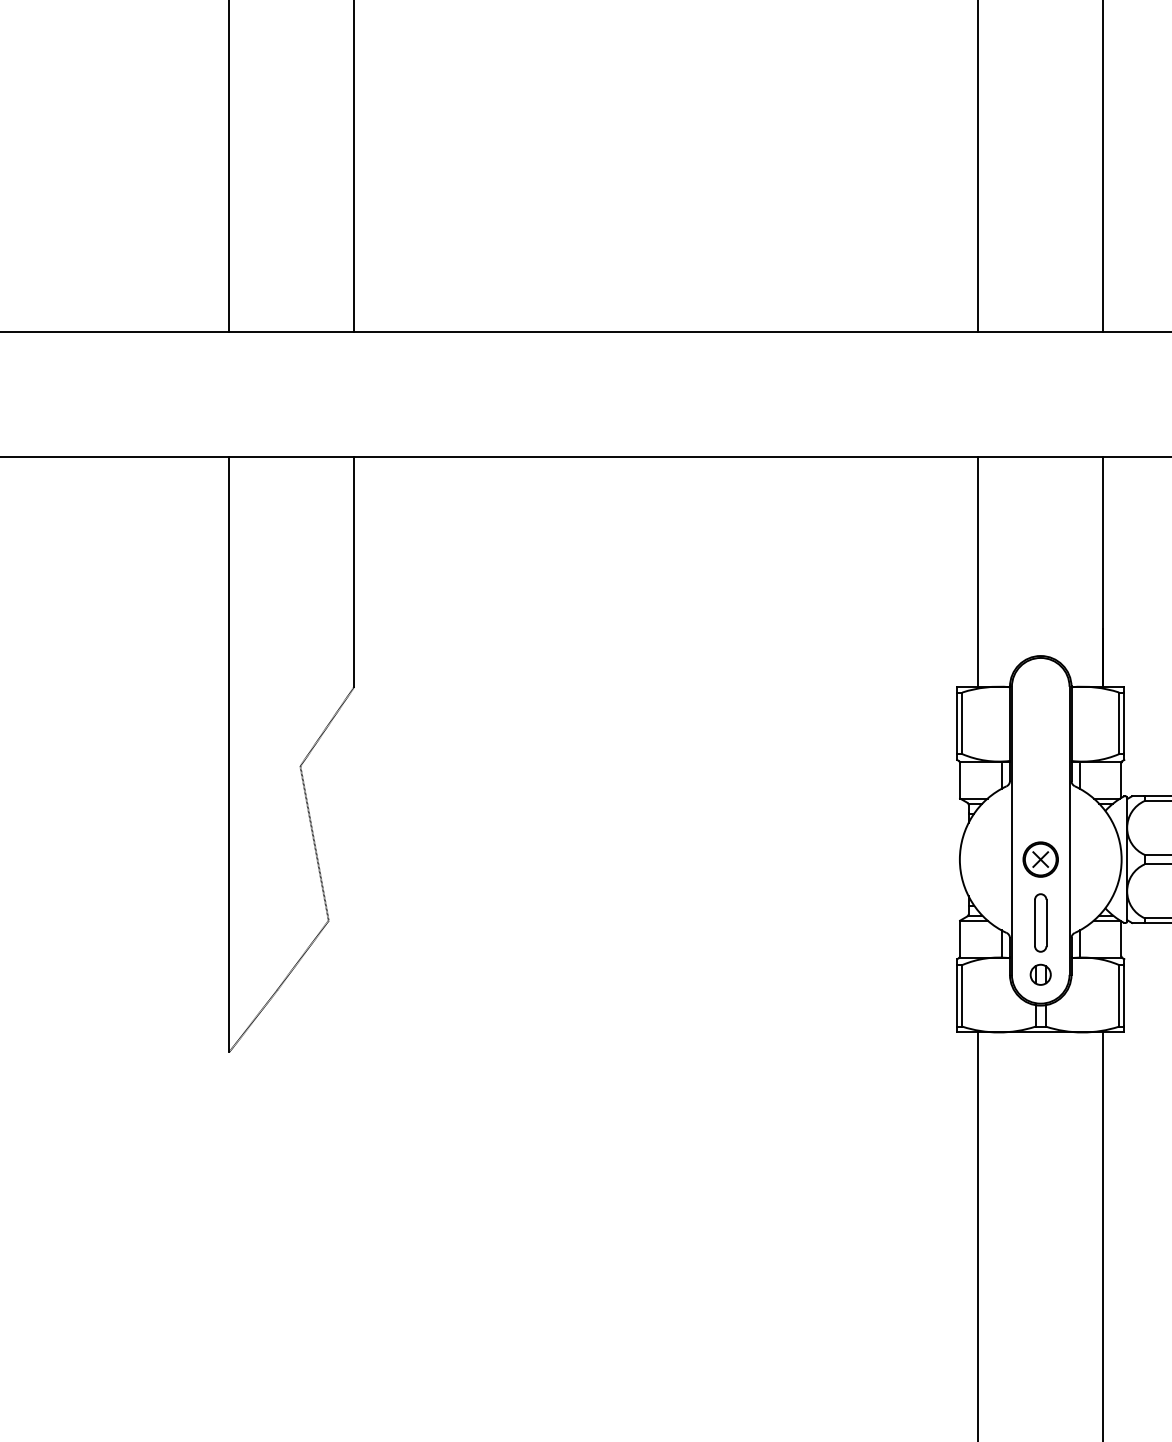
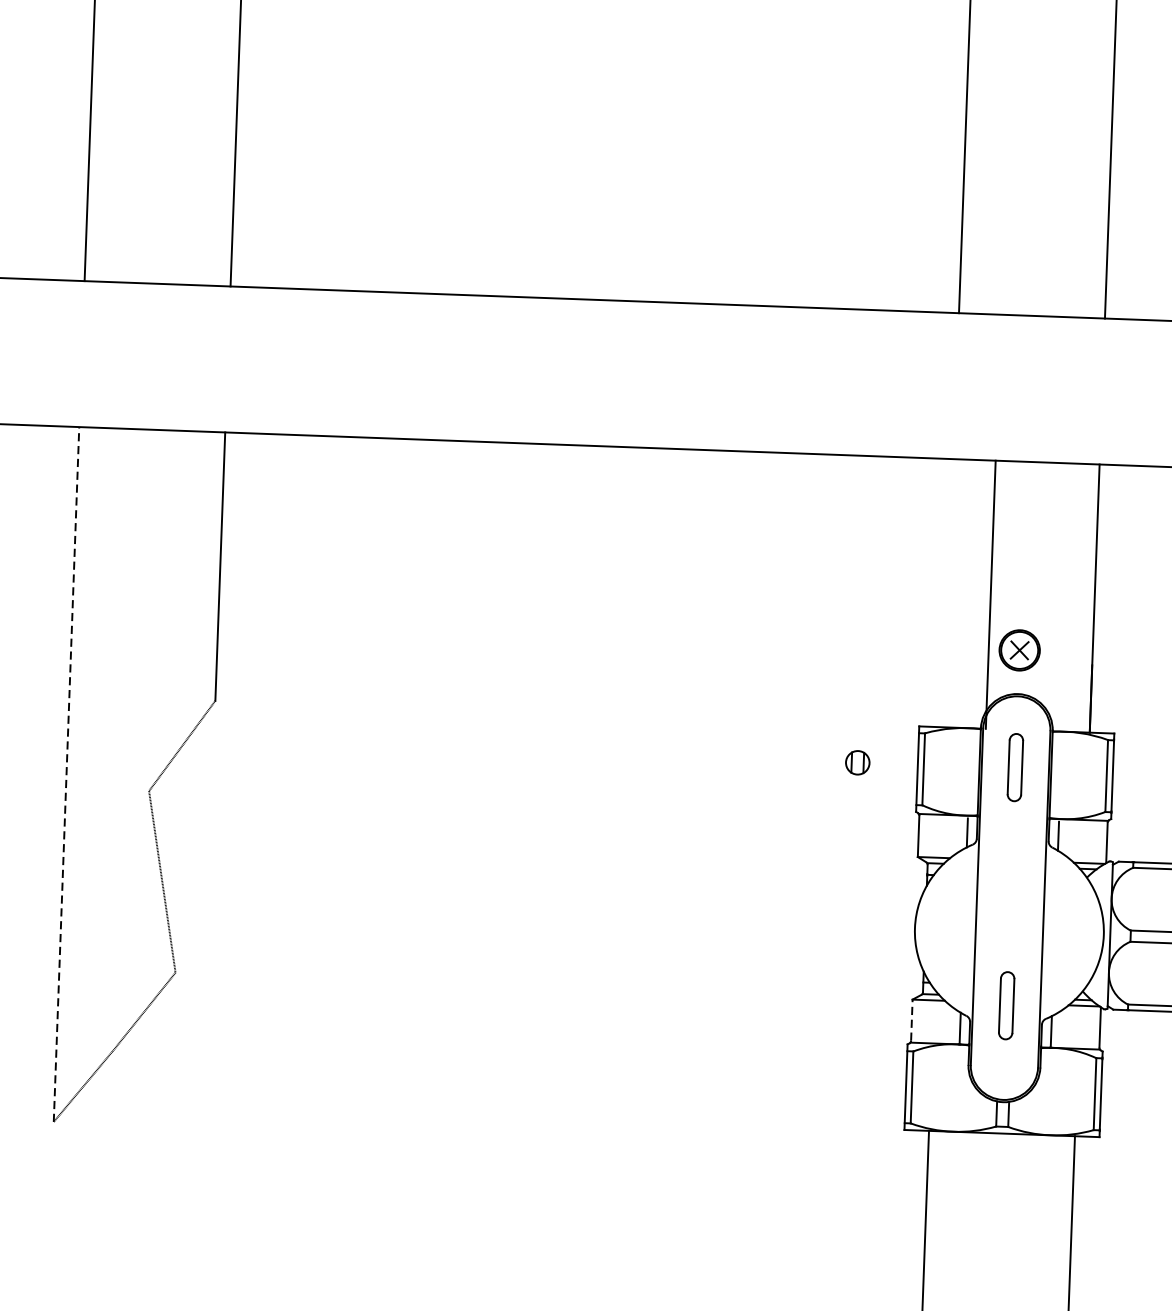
line: (978, 571) -> (991, 594), moved
part: (1040, 718) -> (1015, 767), added
line: (229, 754) -> (66, 774), solid -> dashed
part: (1040, 859) -> (1019, 650), moved
line: (960, 938) -> (912, 1020), solid -> dashed
part: (1040, 974) -> (857, 762), moved

